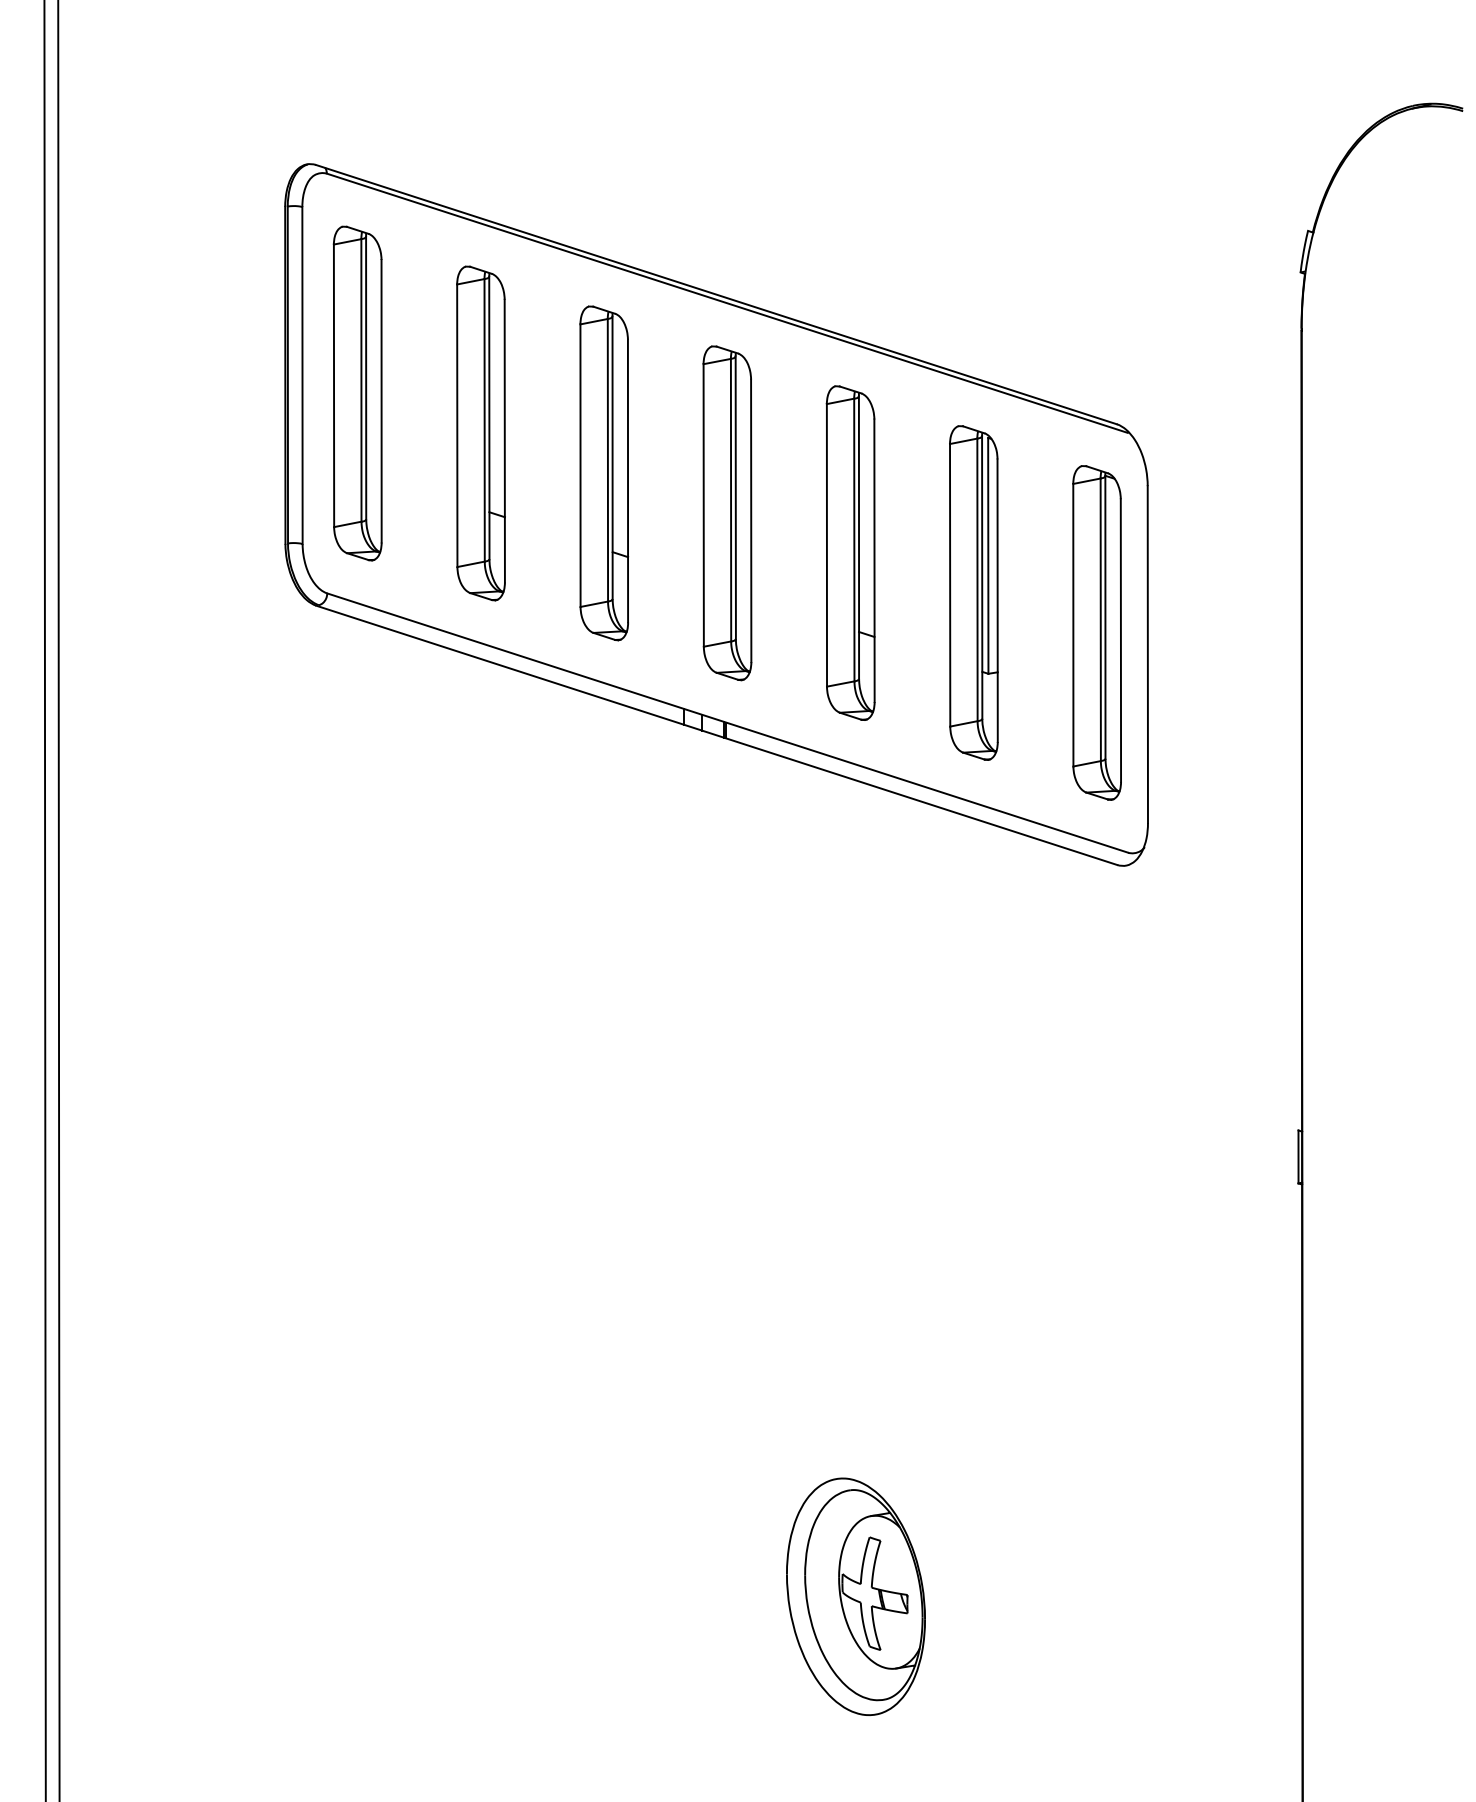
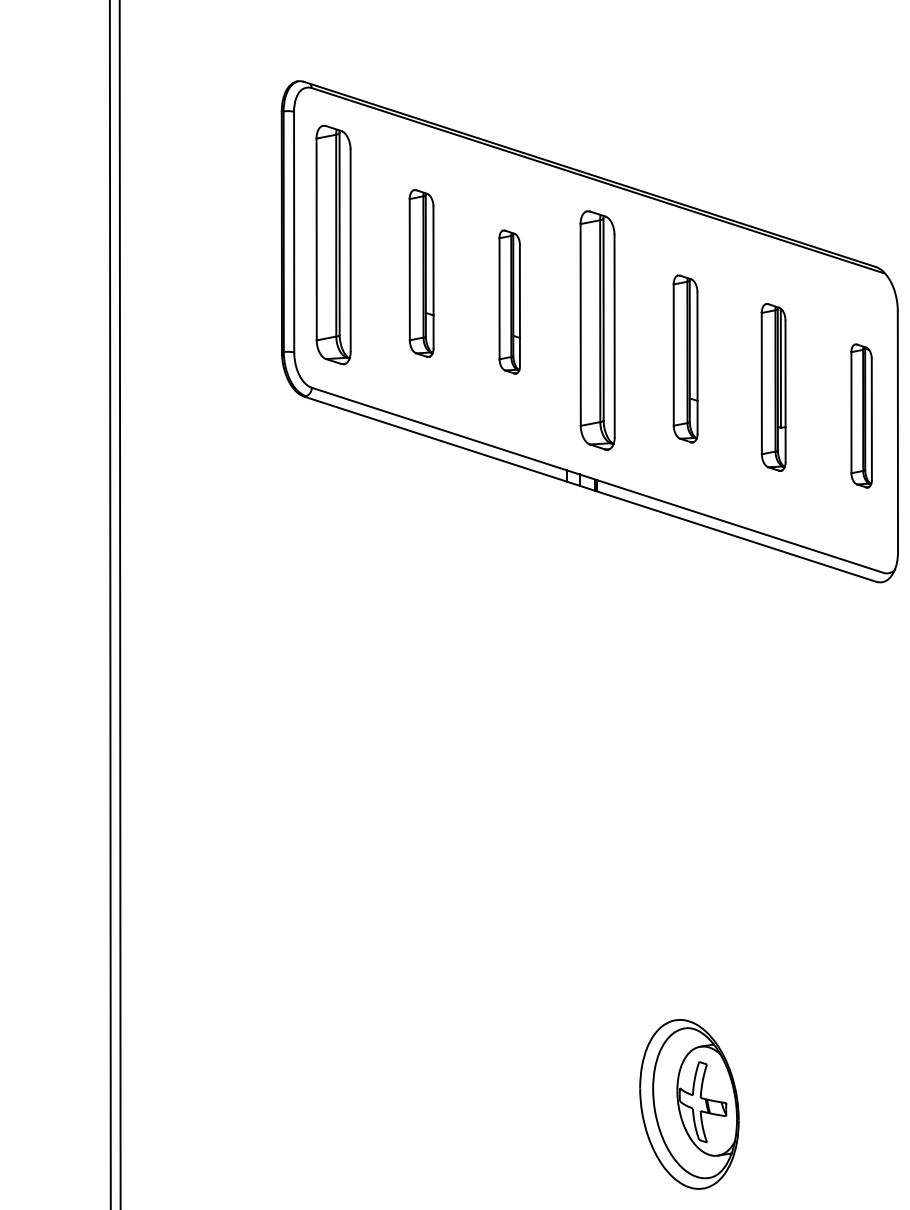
part: (480, 433) -> (421, 273), size x0.7
part: (604, 473) -> (509, 302), size x0.6
part: (850, 552) -> (685, 358), size x0.7
part: (973, 592) -> (773, 387), size x0.7
part: (1096, 632) -> (861, 415), size x0.6

